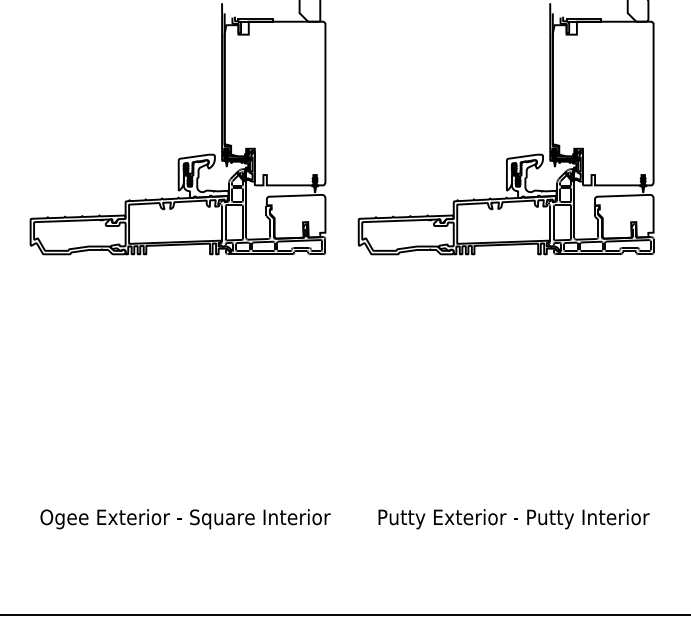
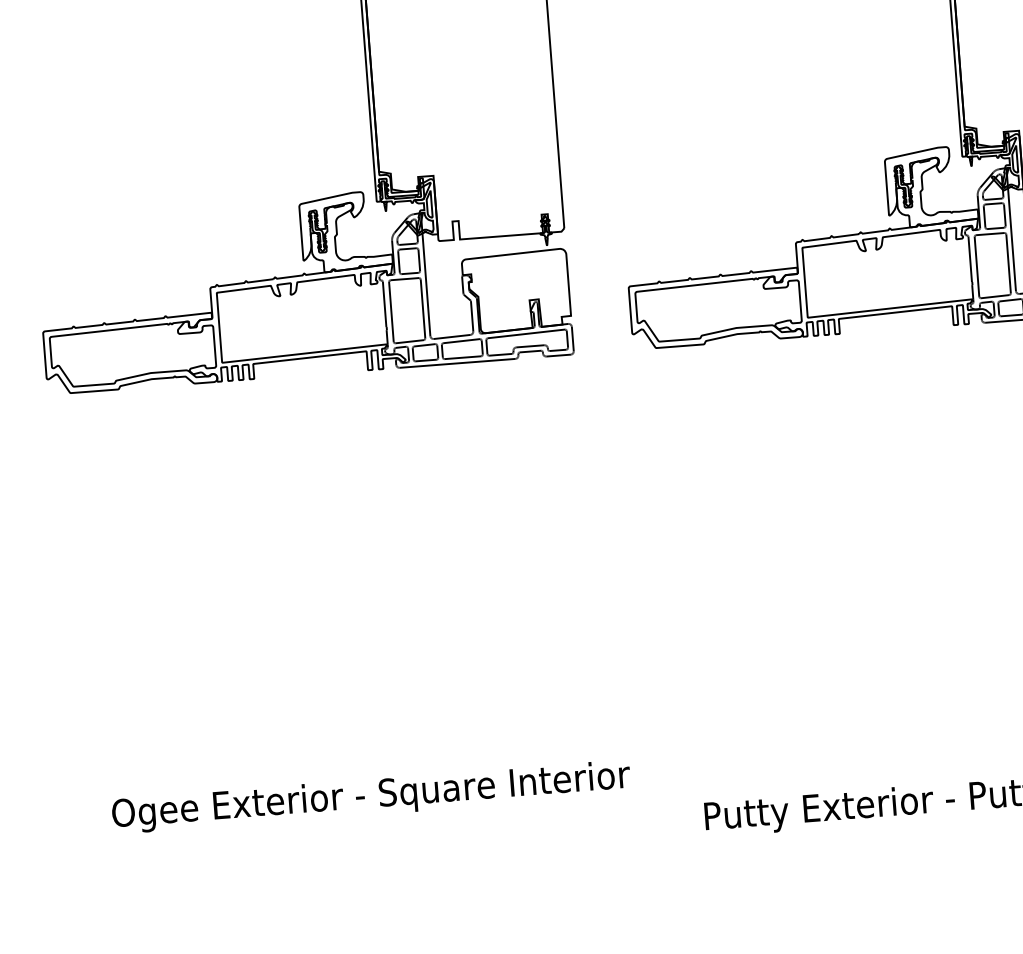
text: (185, 519) -> (371, 797), moved

